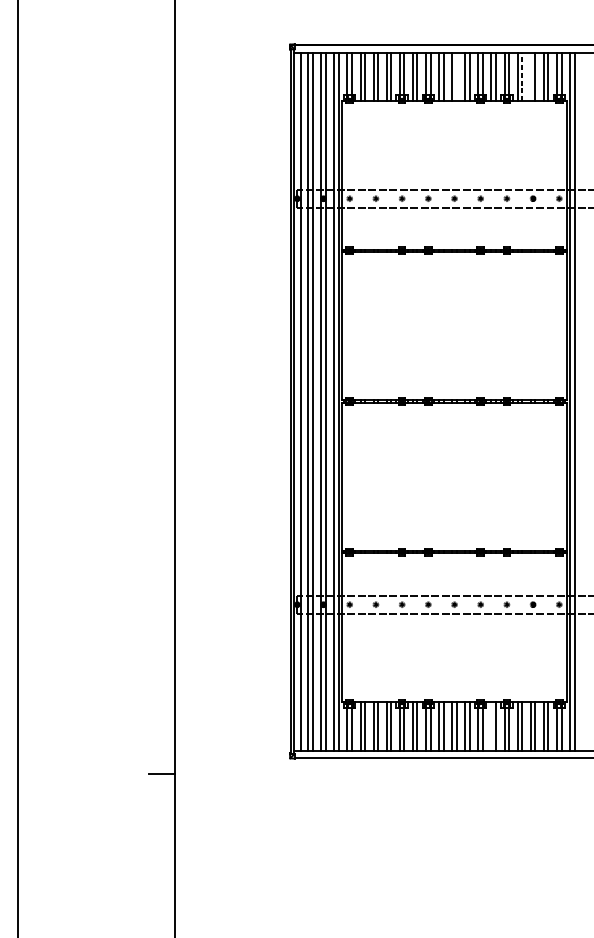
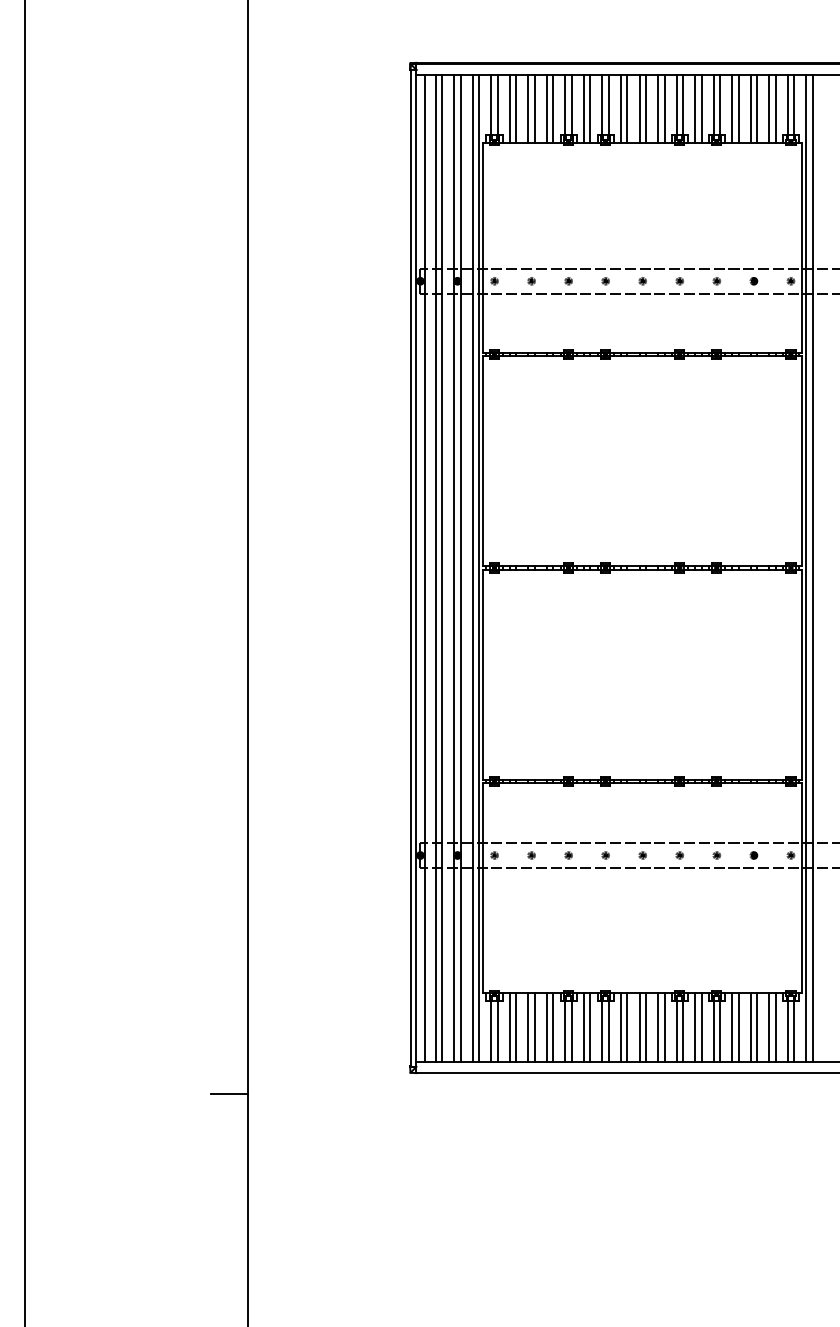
line: (522, 76) -> (738, 108), dashed -> solid
line: (456, 77) -> (645, 109), added
line: (530, 77) -> (750, 109), added
line: (491, 726) -> (695, 1027), added

